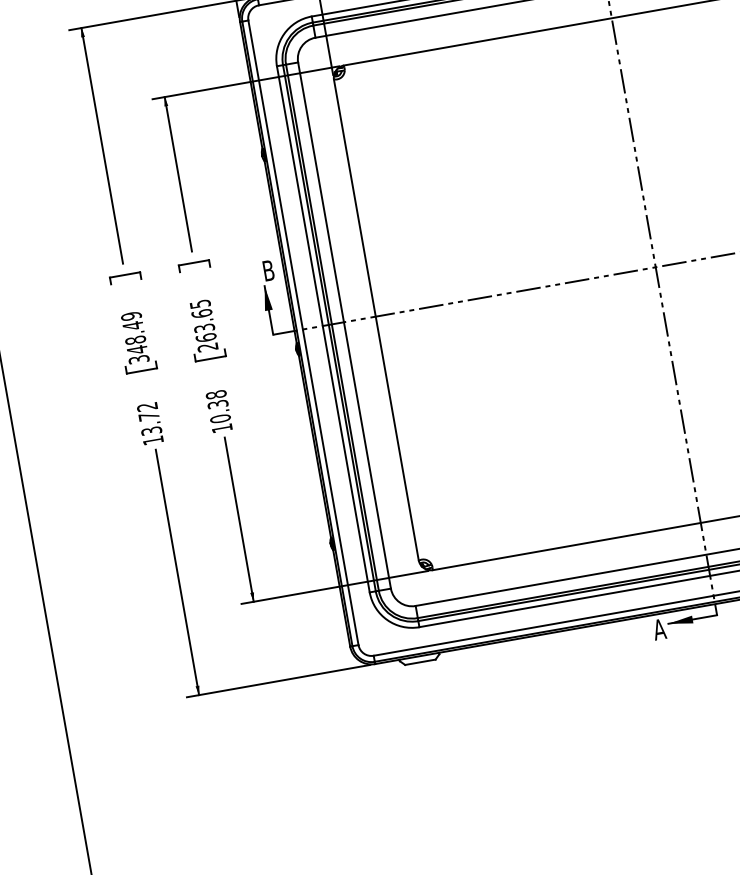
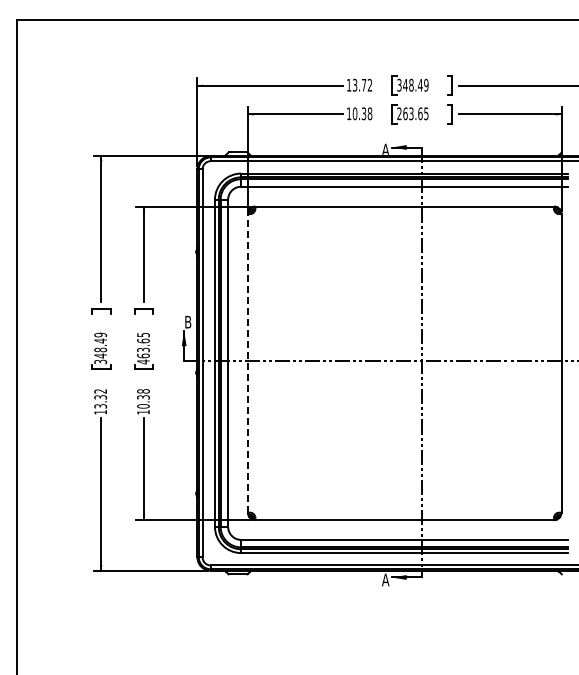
line: (375, 318) -> (247, 362), solid -> dashed
text: (207, 346) -> (143, 361), 263.65 -> 463.65
text: (148, 416) -> (100, 397), 13.72 -> 13.32

